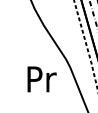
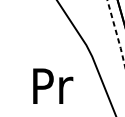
text: (41, 79) -> (52, 86), moved

